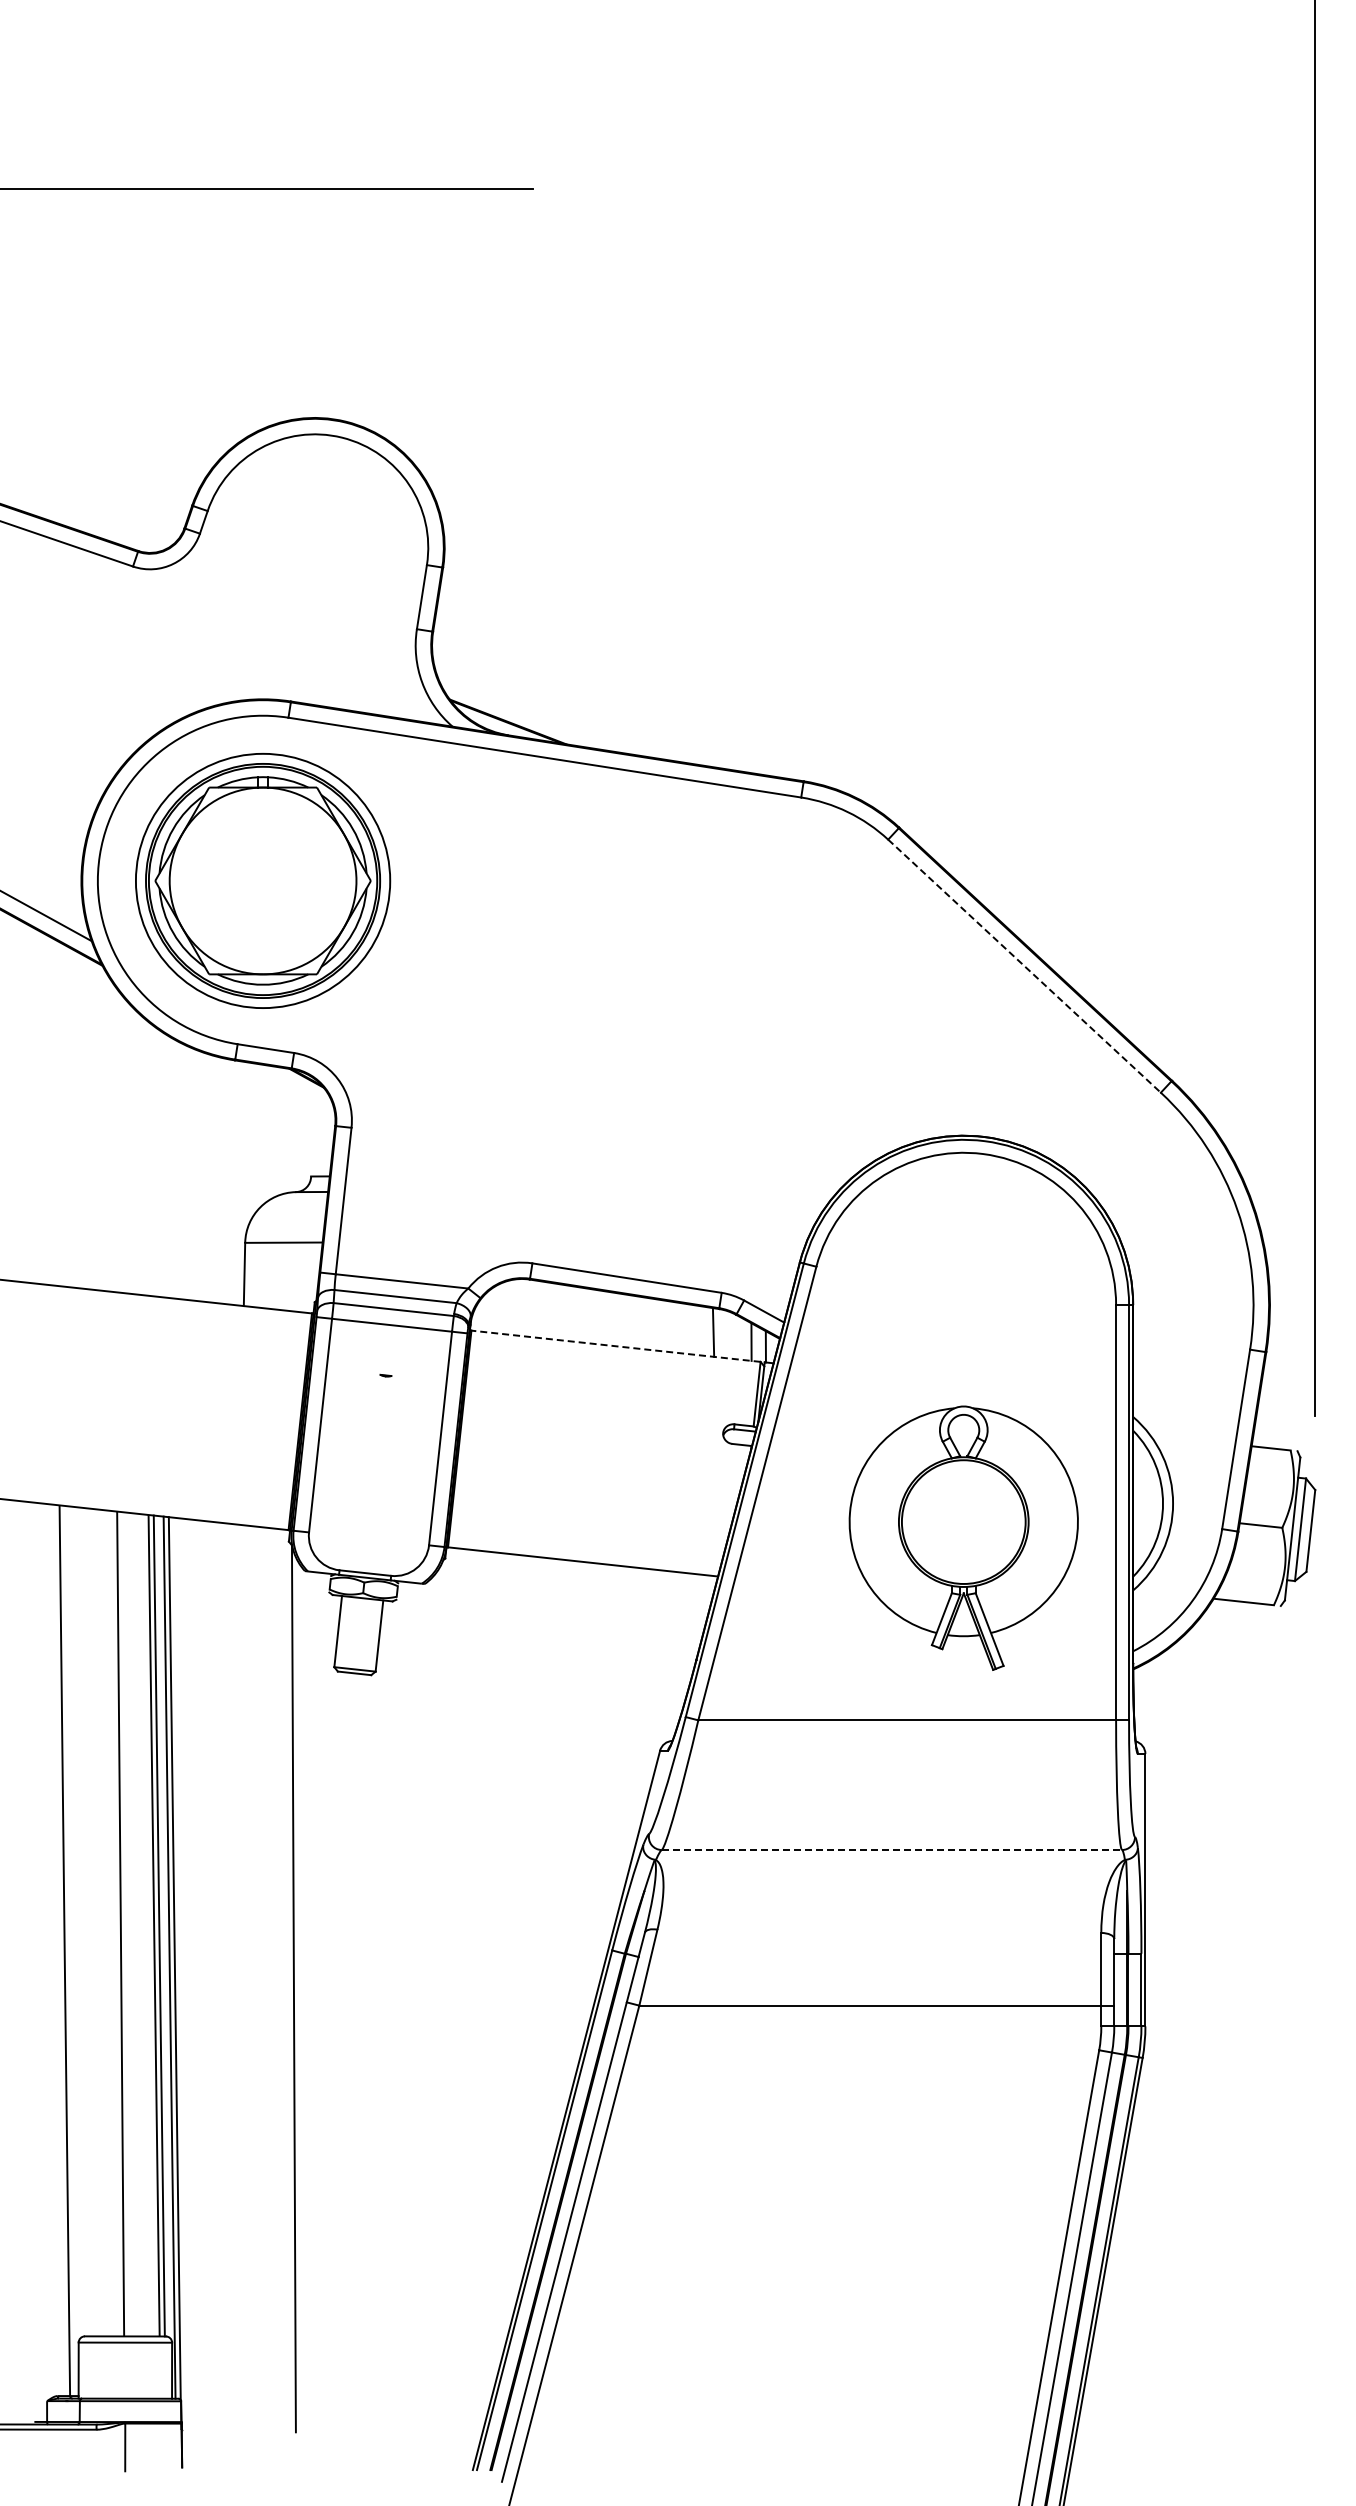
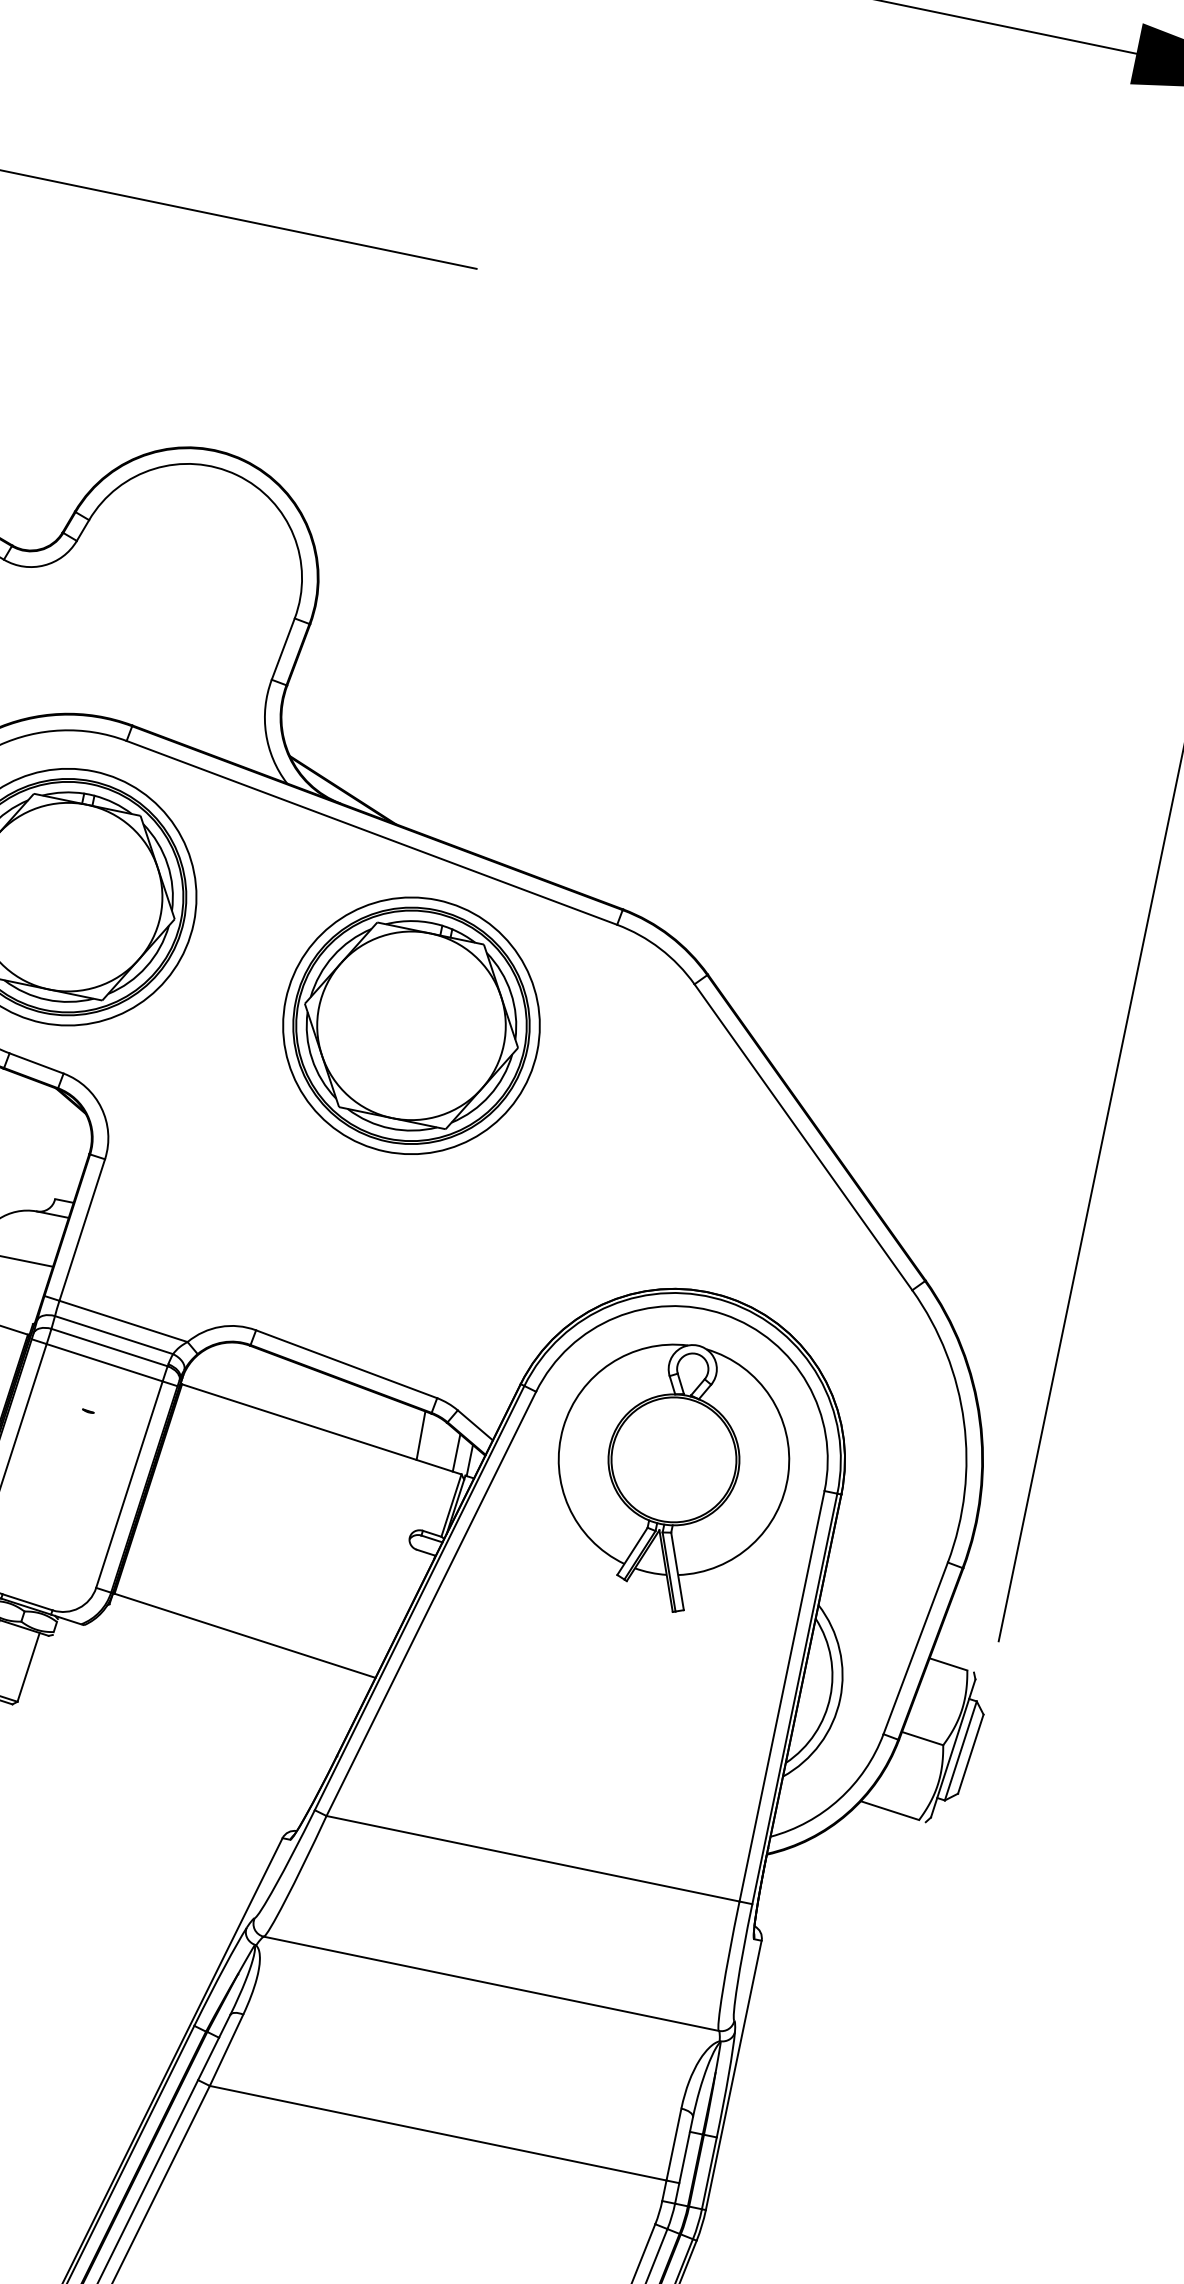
part: (621, 936) -> (411, 1025), added
line: (1024, 966) -> (803, 1137), dashed -> solid
line: (615, 1346) -> (321, 1429), dashed -> solid
part: (963, 1537) -> (670, 1475), moved
line: (892, 1850) -> (491, 1984), dashed -> solid

